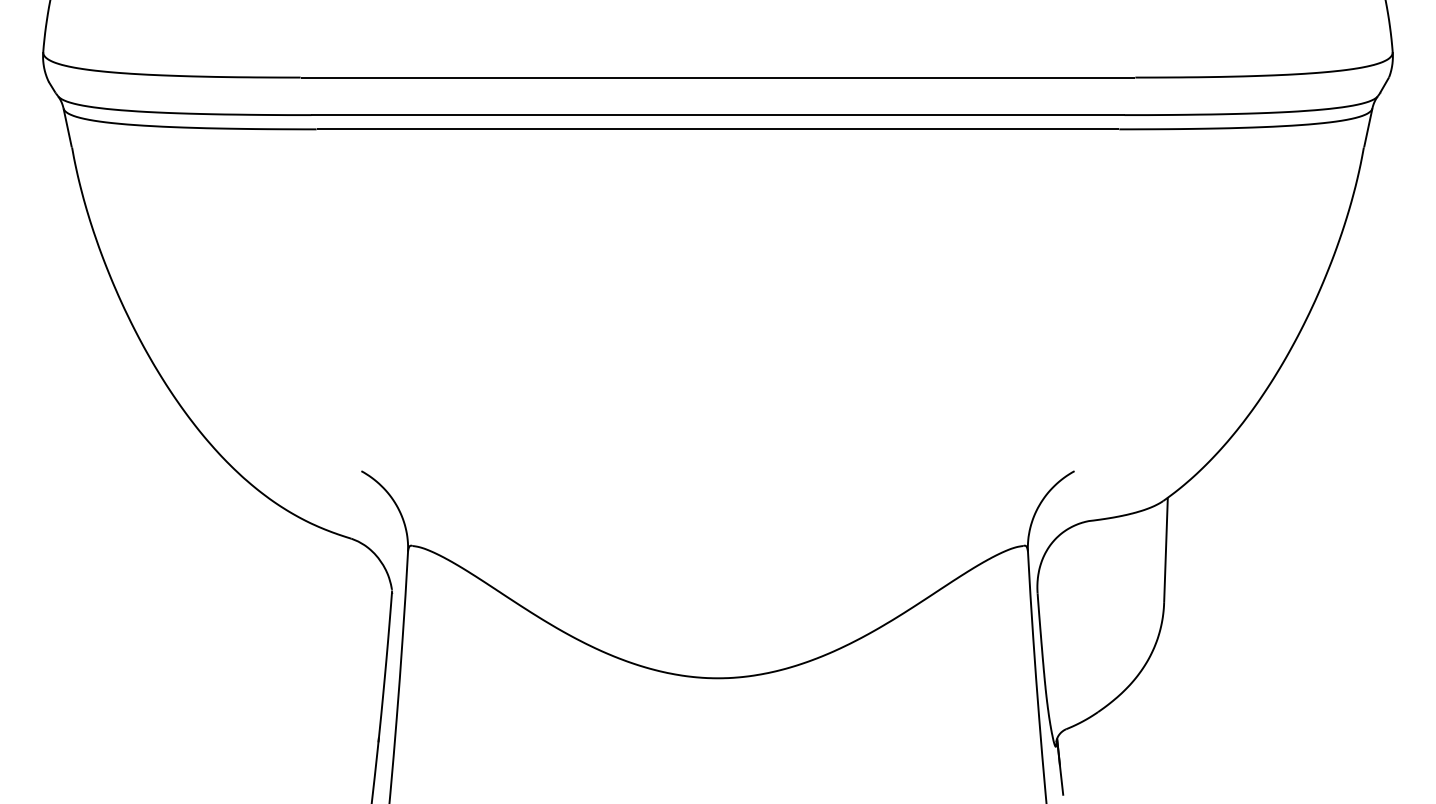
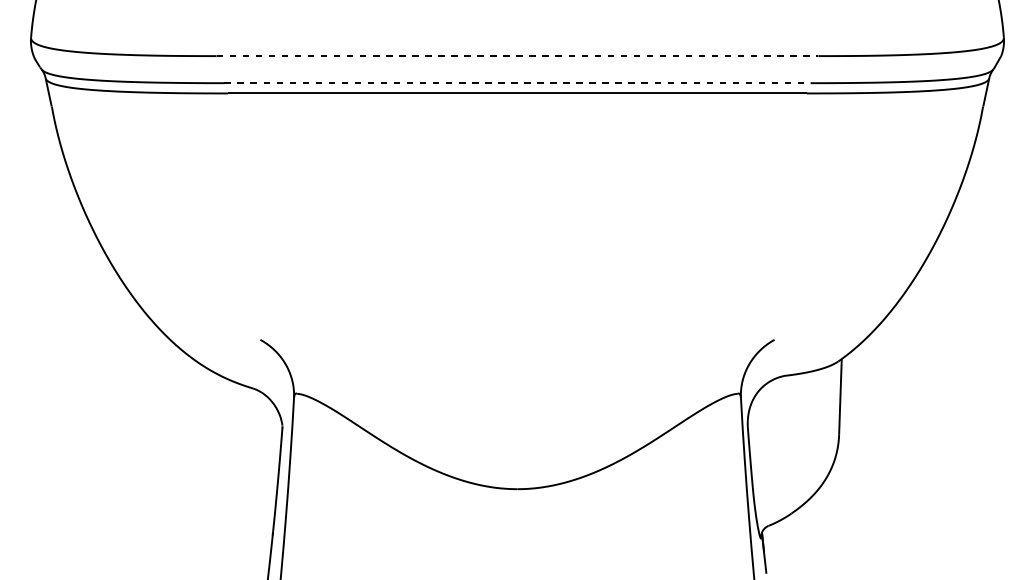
line: (718, 77) -> (517, 56), solid -> dashed
line: (718, 115) -> (517, 83), solid -> dashed

